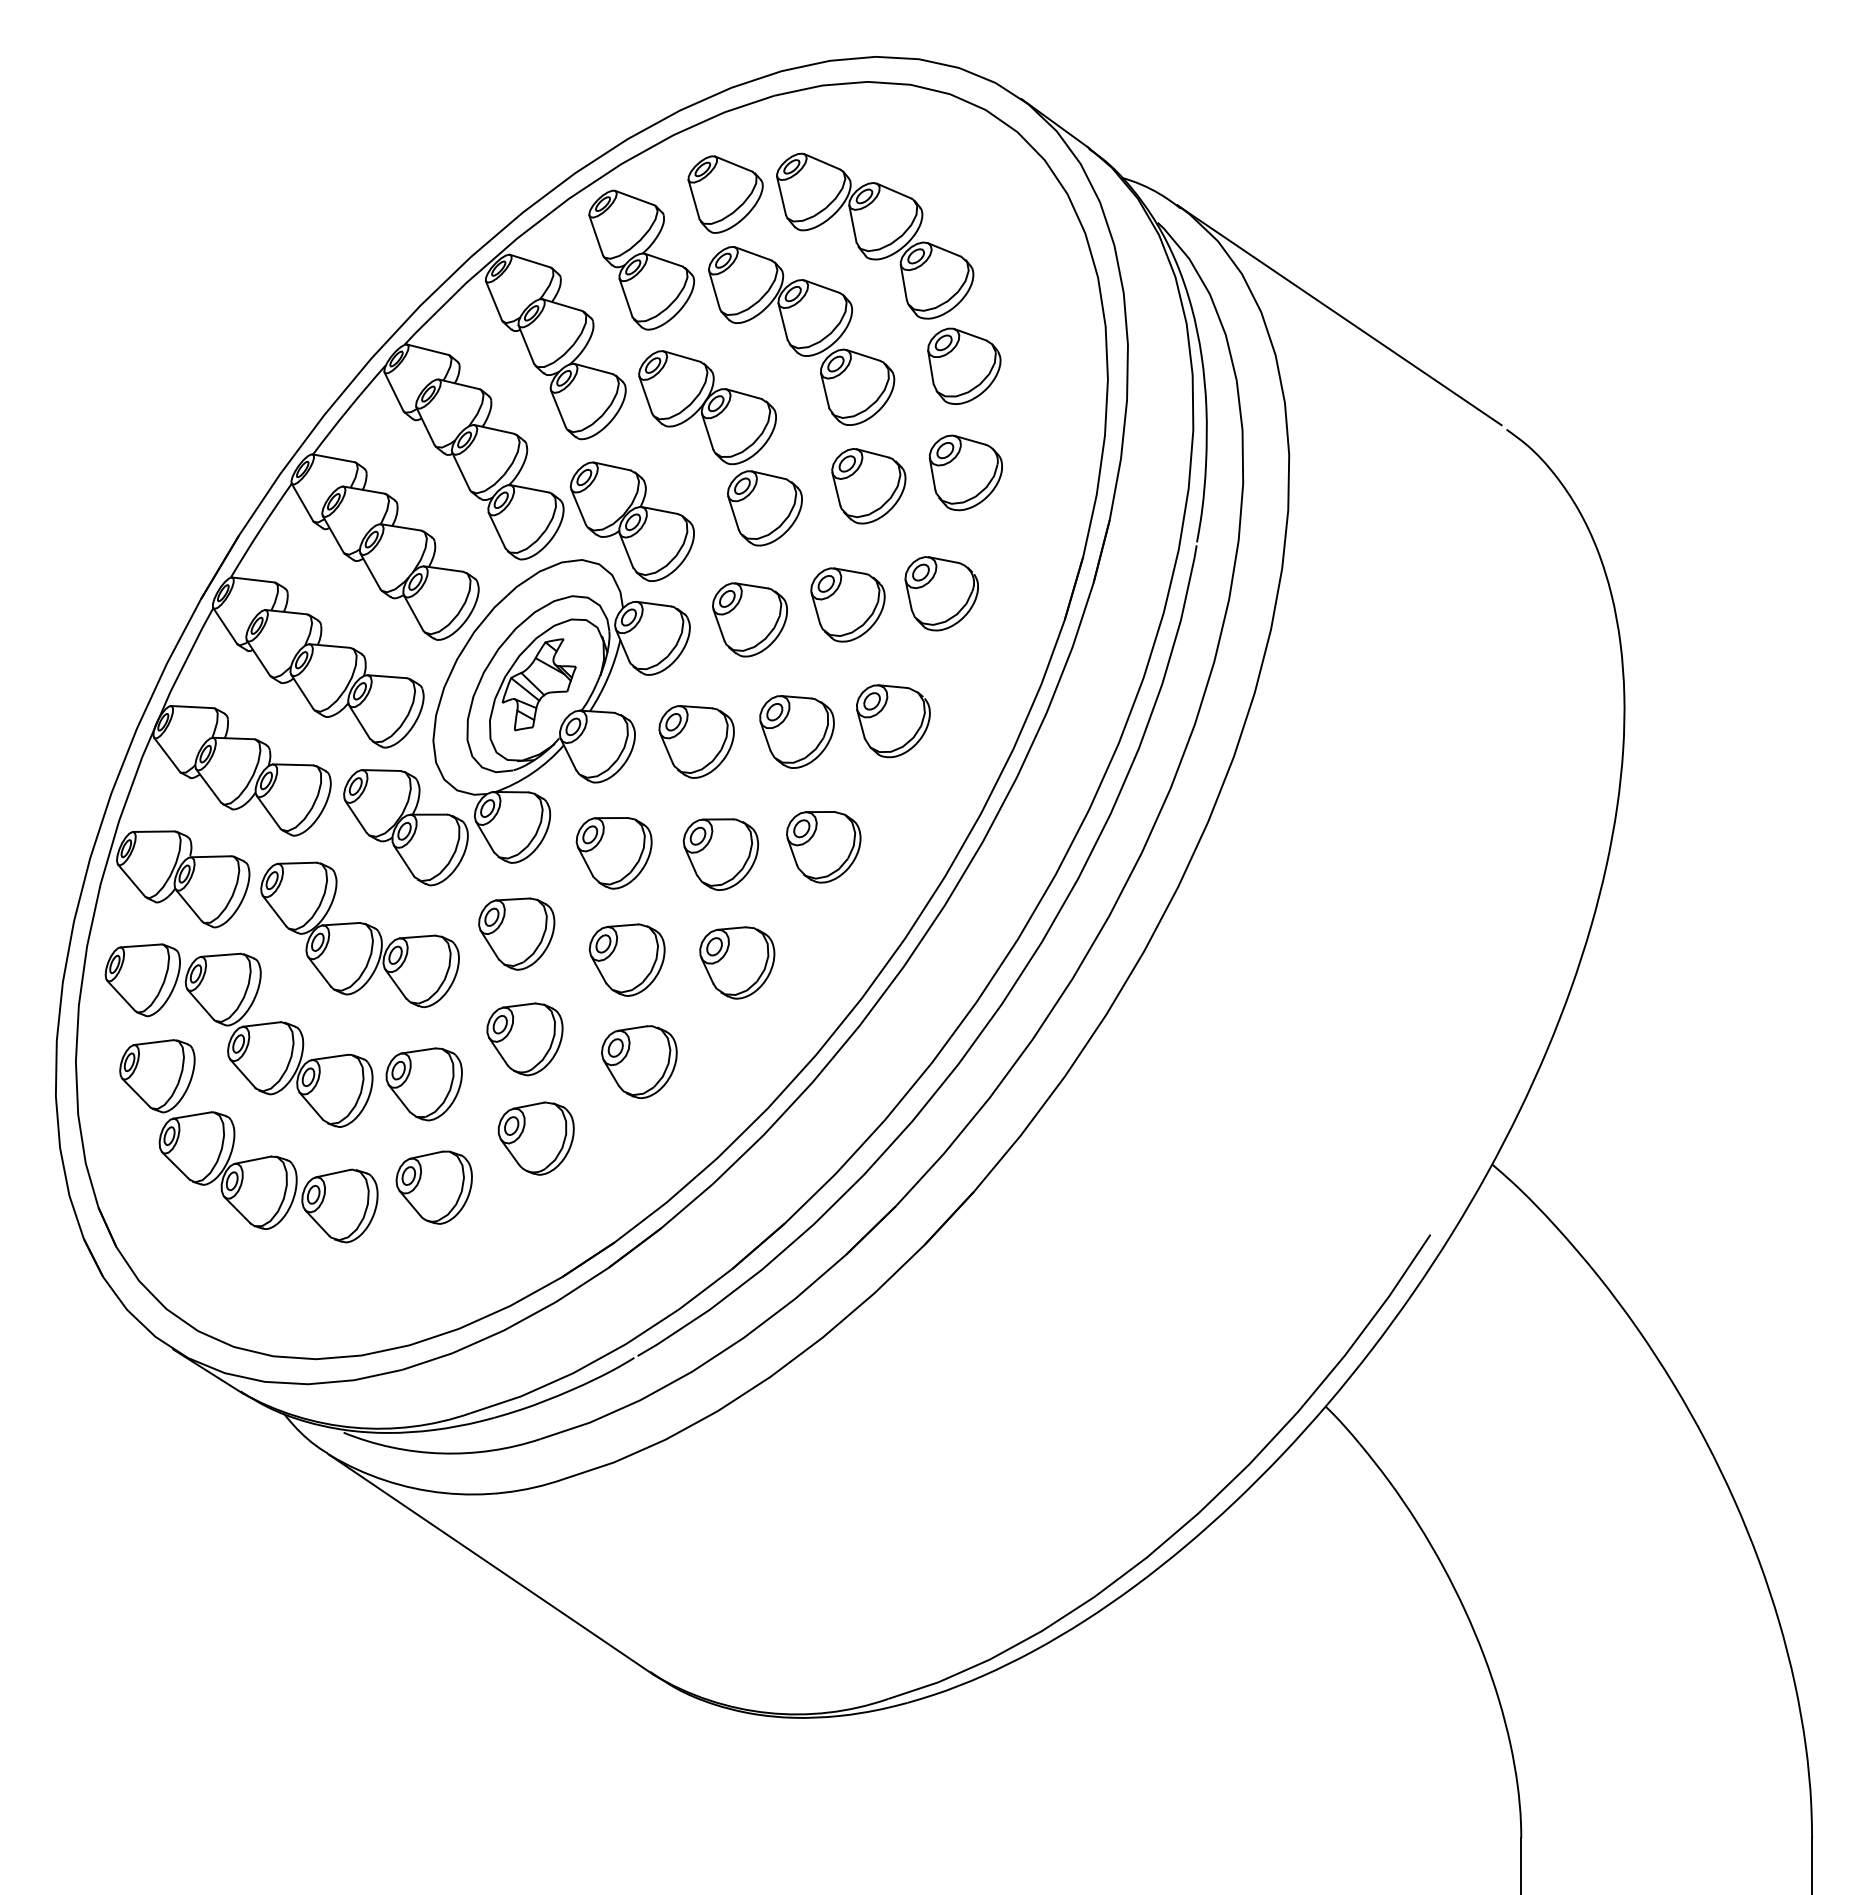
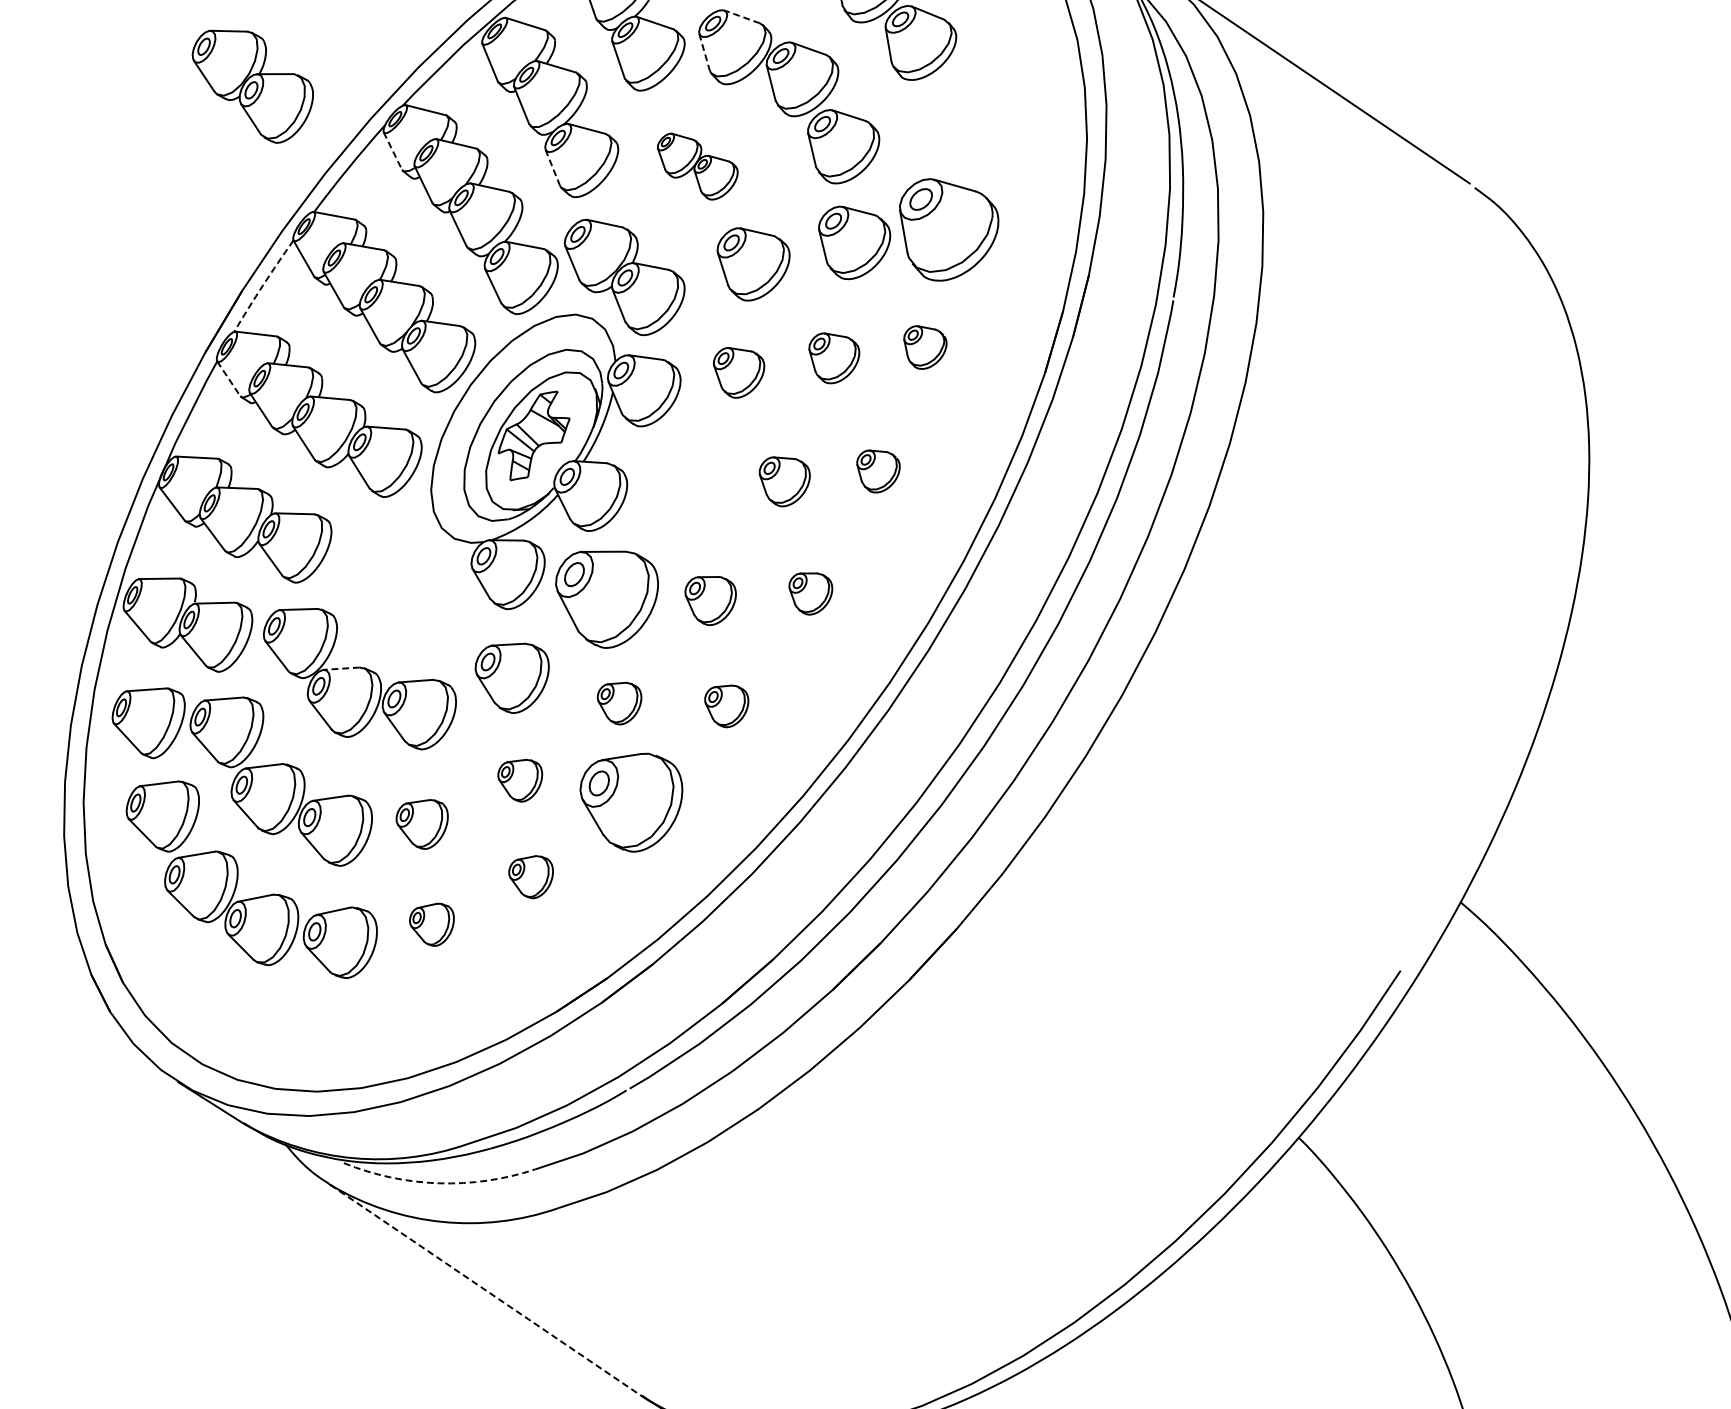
line: (752, 253) -> (741, 16), solid -> dashed
line: (714, 290) -> (704, 52), solid -> dashed
part: (964, 365) -> (947, 125), removed
line: (394, 392) -> (393, 151), solid -> dashed
part: (707, 407) -> (697, 166), size x0.6
line: (558, 408) -> (552, 167), solid -> dashed
part: (965, 472) -> (948, 229), size x1.4
arc: (260, 530) -> (263, 285), solid -> dashed
part: (941, 593) -> (925, 347), size x0.6
part: (847, 604) -> (833, 357), size x0.7
part: (749, 619) -> (738, 372), size x0.7
line: (225, 626) -> (229, 379), solid -> dashed
part: (893, 721) -> (878, 471), size x0.6
part: (796, 731) -> (784, 481), size x0.7
part: (696, 741) -> (687, 491), removed
part: (405, 827) -> (252, 86), moved
part: (823, 847) -> (810, 594), size x0.6
part: (613, 853) -> (606, 599), size x1.4
part: (720, 854) -> (710, 600), size x0.7
line: (341, 924) -> (341, 669), solid -> dashed
part: (626, 959) -> (618, 703), size x0.6
part: (737, 962) -> (726, 705), size x0.6
part: (524, 1039) -> (519, 780), size x0.6
part: (639, 1062) -> (631, 803), size x1.4
part: (423, 1084) -> (421, 824), size x0.7
part: (535, 1138) -> (530, 877), size x0.6
part: (433, 1187) -> (431, 924), size x0.6
arc: (441, 1453) -> (439, 1183), solid -> dashed
line: (491, 1564) -> (487, 1291), solid -> dashed

